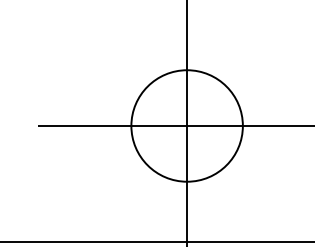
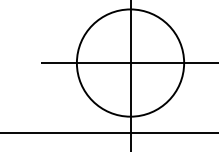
circle: (187, 125) -> (130, 62), size x1.6

